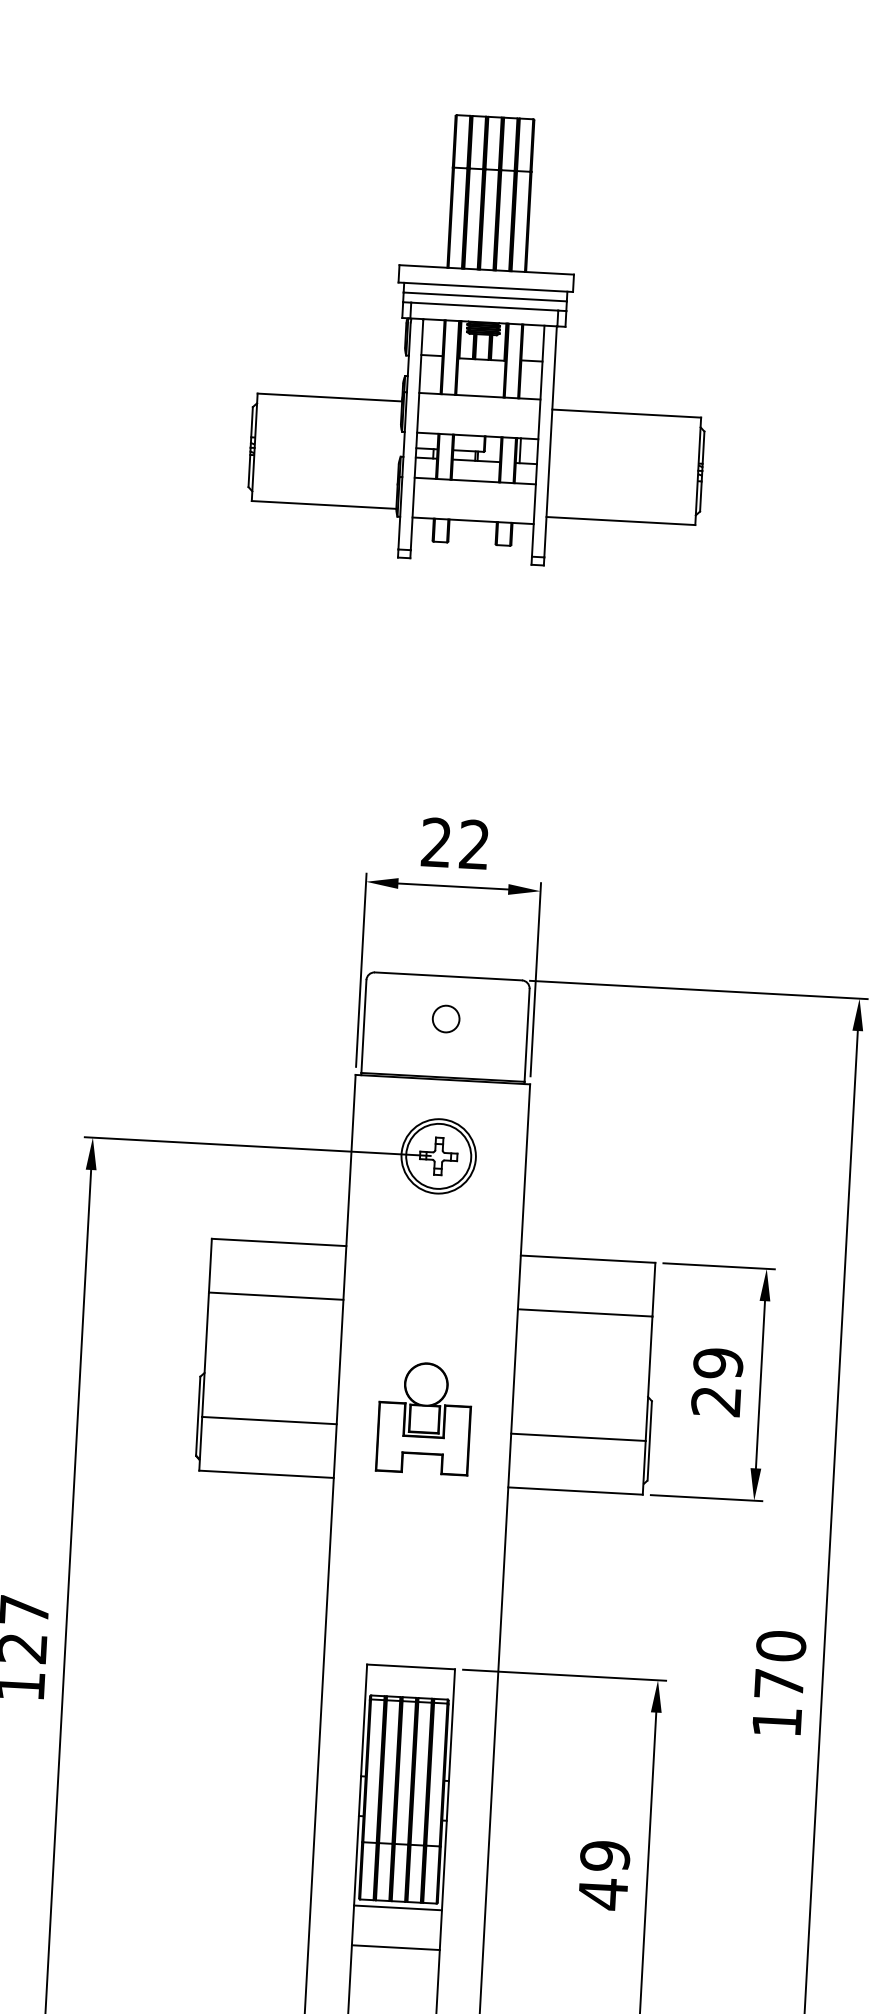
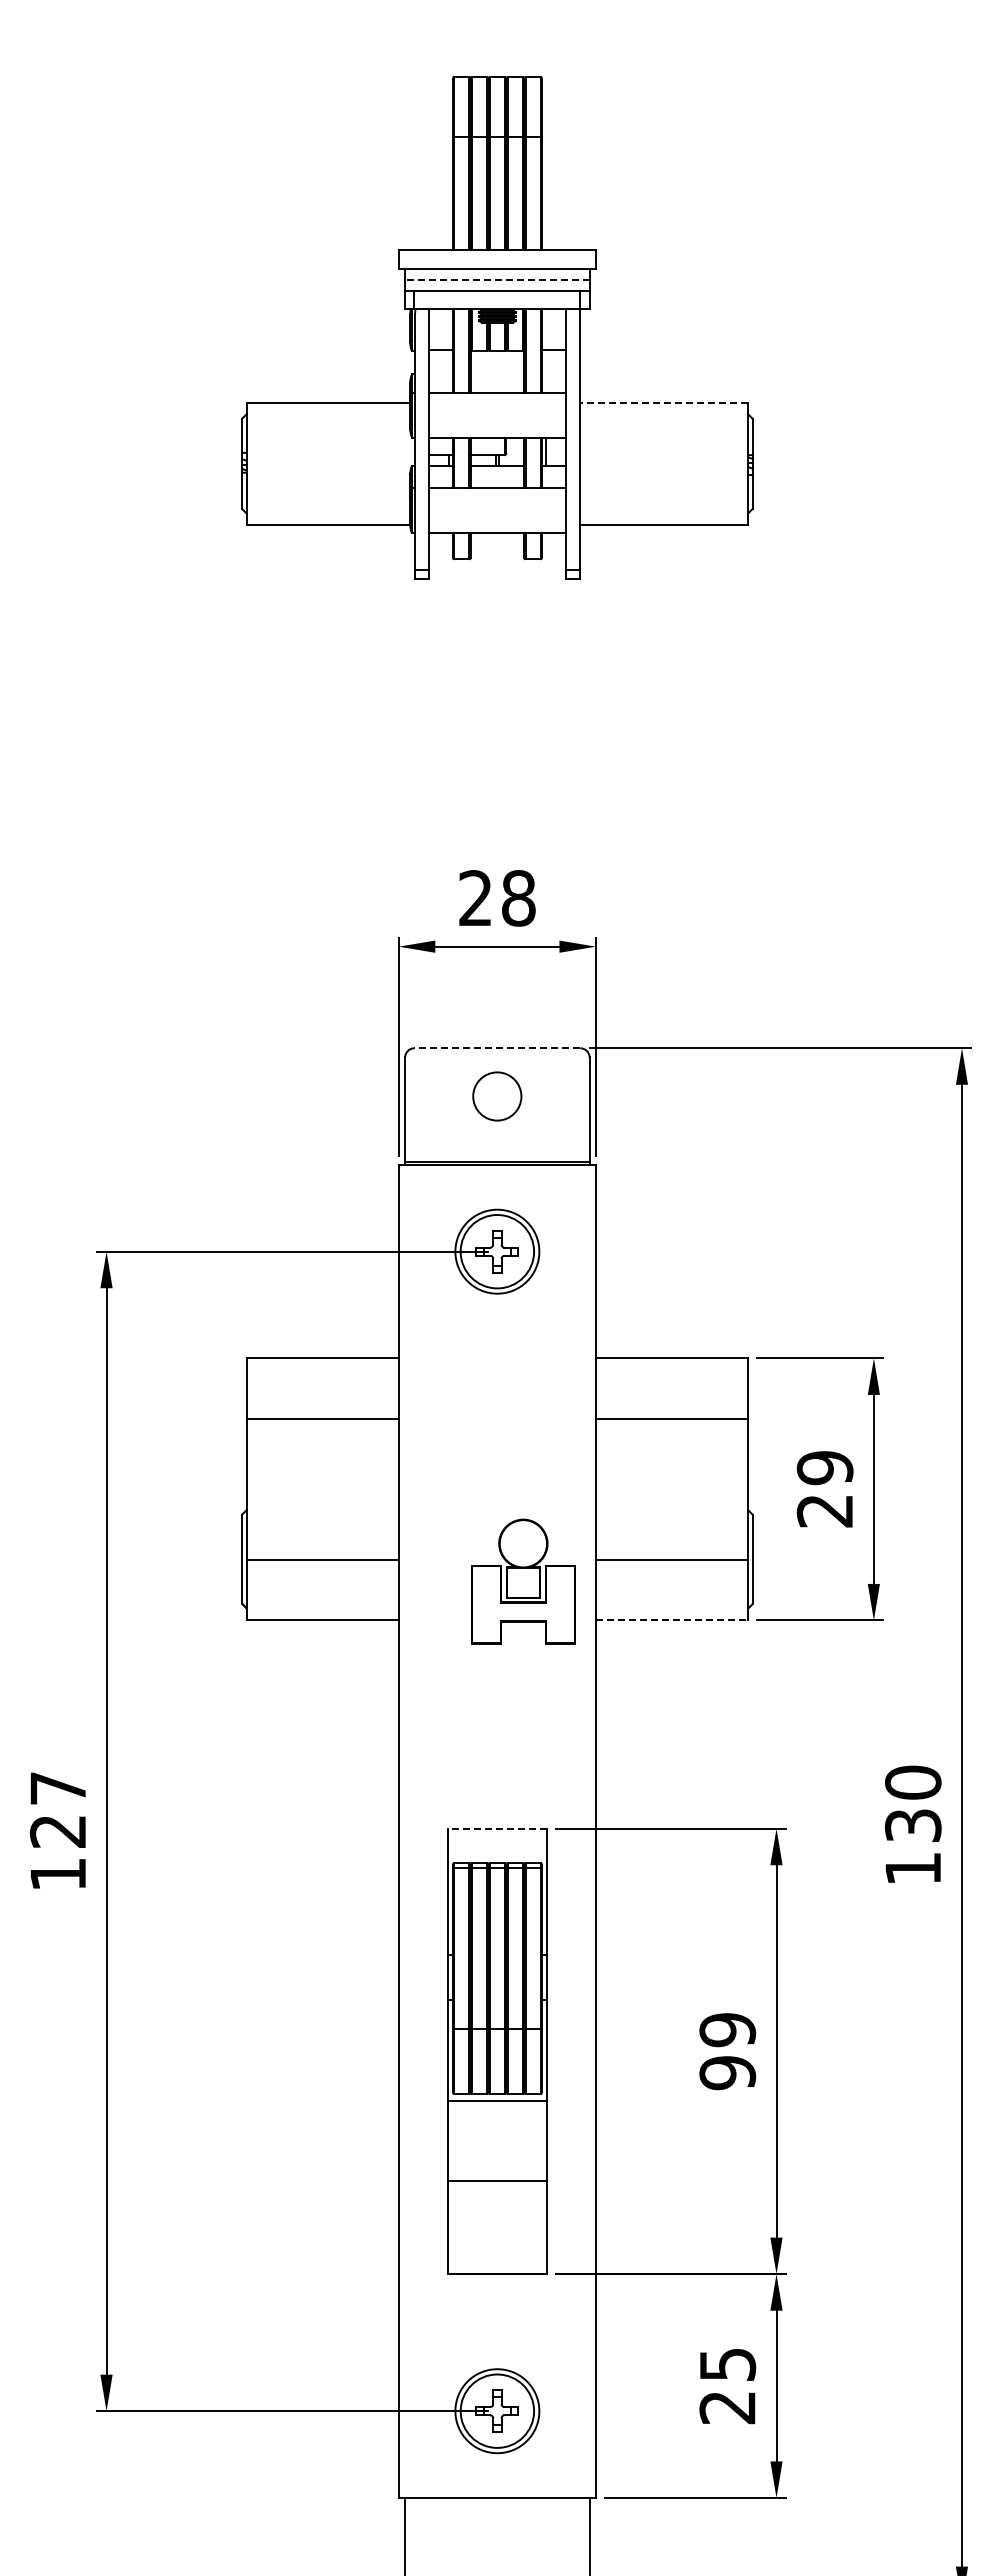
line: (484, 297) -> (496, 280), solid -> dashed
line: (626, 413) -> (663, 403), solid -> dashed
text: (474, 844) -> (518, 898), 22 -> 28
line: (447, 976) -> (496, 1048), solid -> dashed
circle: (446, 1019) -> (497, 1096), size x1.6
part: (424, 1418) -> (523, 1581), moved
line: (575, 1491) -> (672, 1620), solid -> dashed
line: (411, 1666) -> (497, 1828), solid -> dashed
text: (779, 1684) -> (913, 1825), 170 -> 130
text: (602, 1894) -> (727, 2073), 49 -> 99
line: (395, 1947) -> (497, 2180), moved

